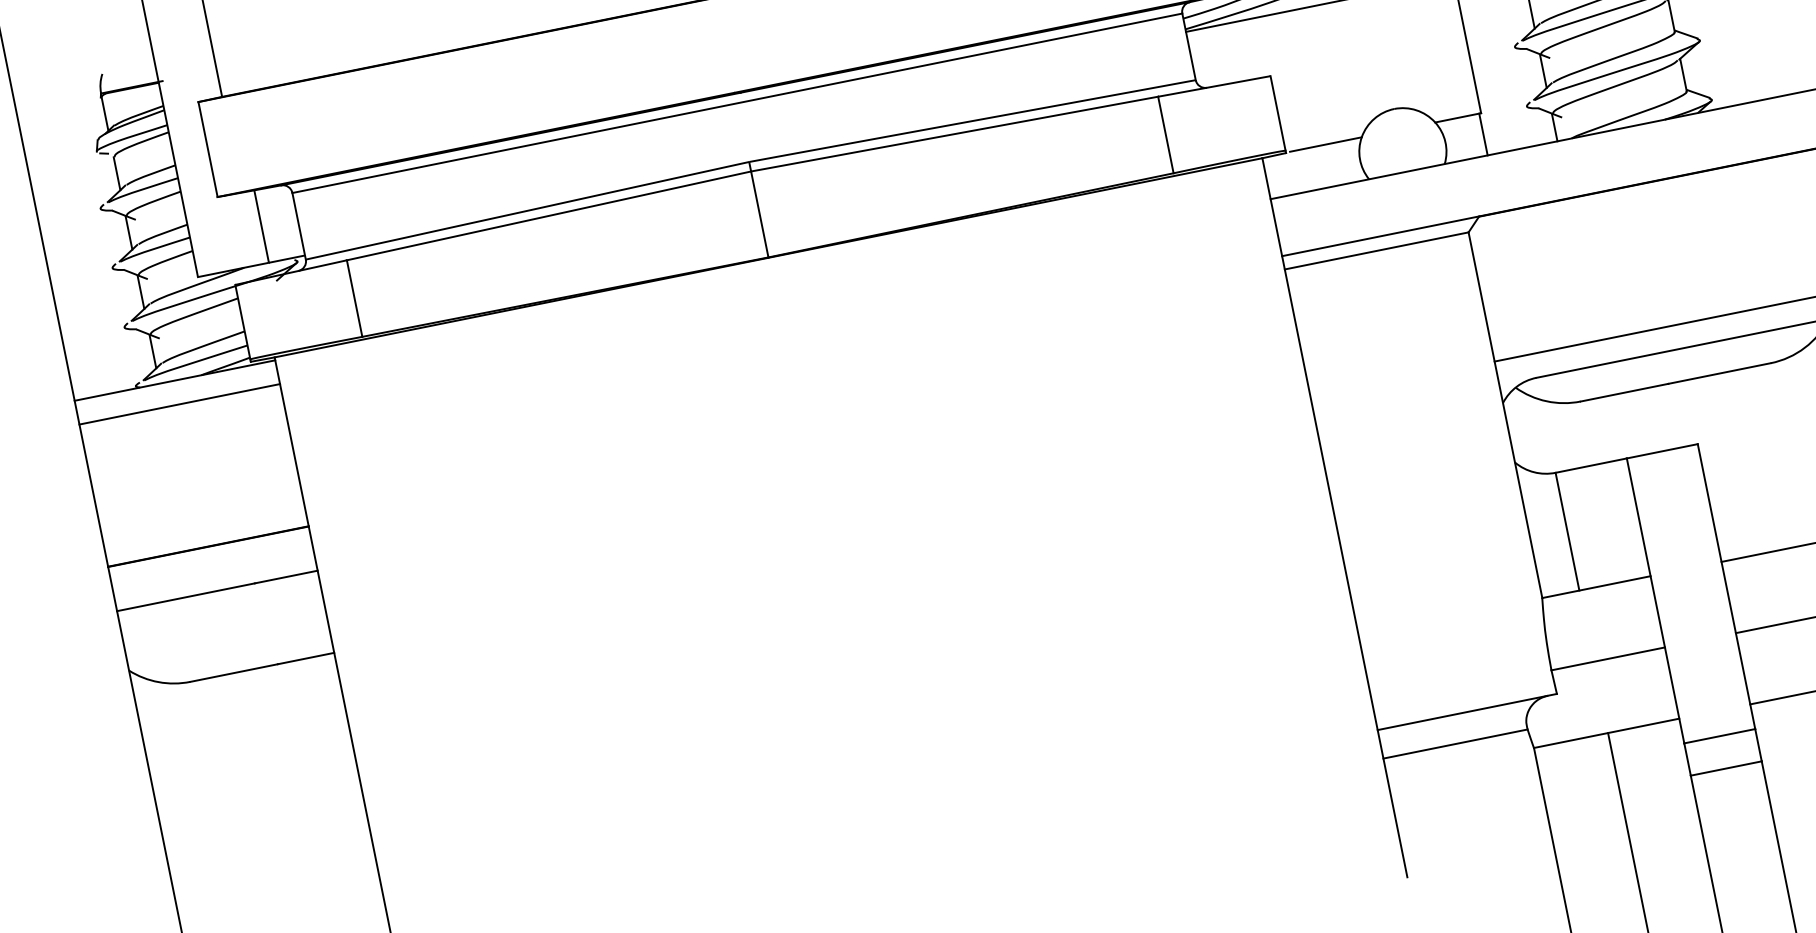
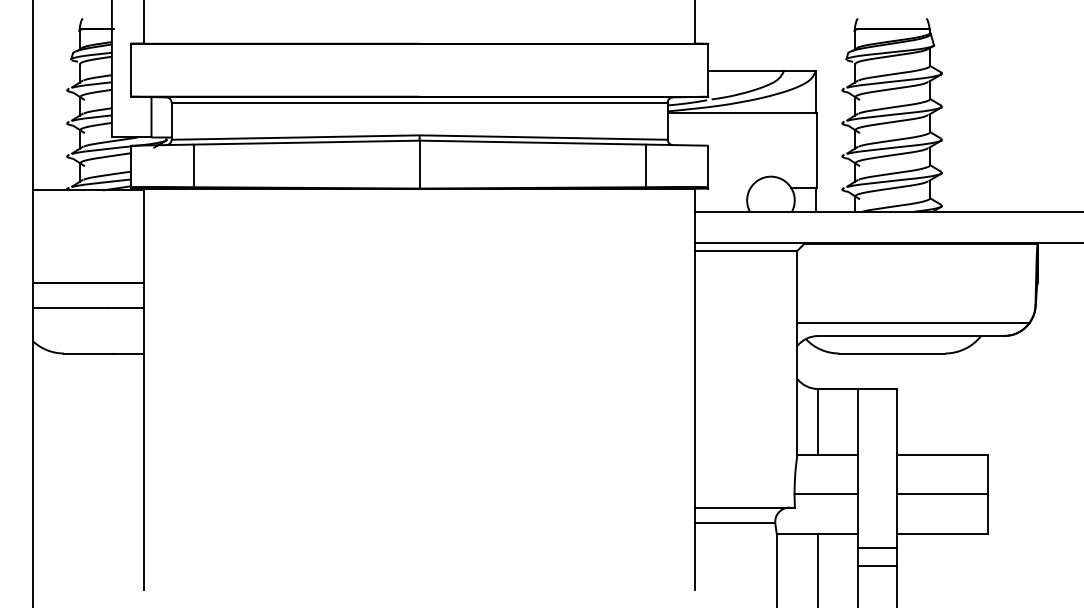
line: (1326, 144) -> (730, 188), removed
line: (179, 403) -> (88, 203), removed

